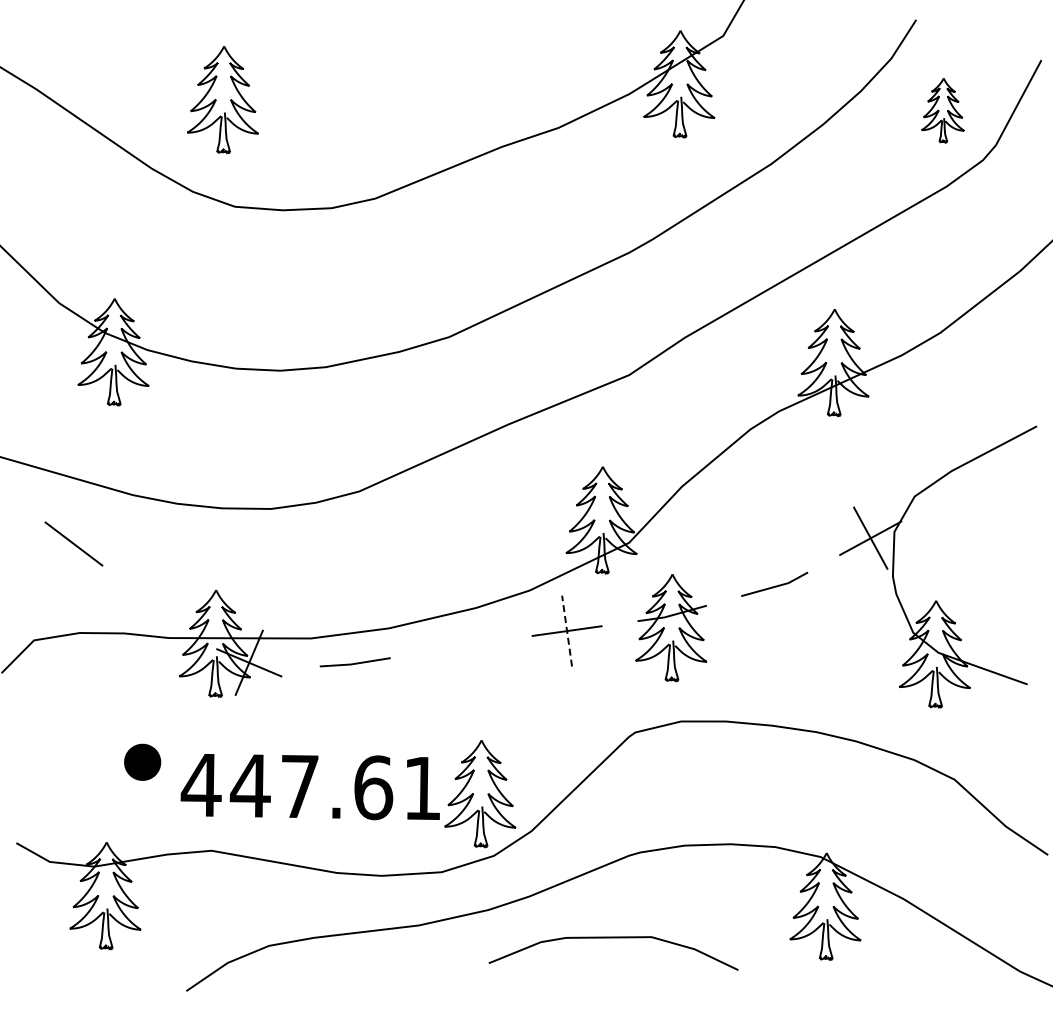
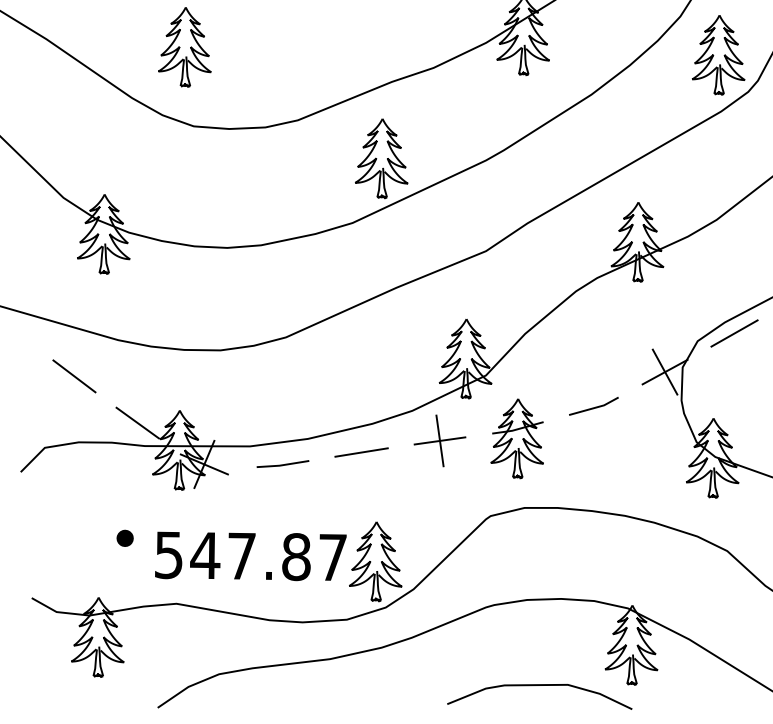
part: (942, 110) -> (718, 55), size x1.67
part: (488, 250) -> (381, 158), added
line: (964, 485) -> (734, 333), added
line: (159, 606) -> (137, 422), added
line: (567, 631) -> (440, 441), dashed -> solid
line: (461, 646) -> (361, 452), added
part: (141, 762) -> (124, 538), size x0.62
text: (310, 786) -> (249, 556), 447.61 -> 547.87
curve: (613, 938) -> (539, 685), moved

